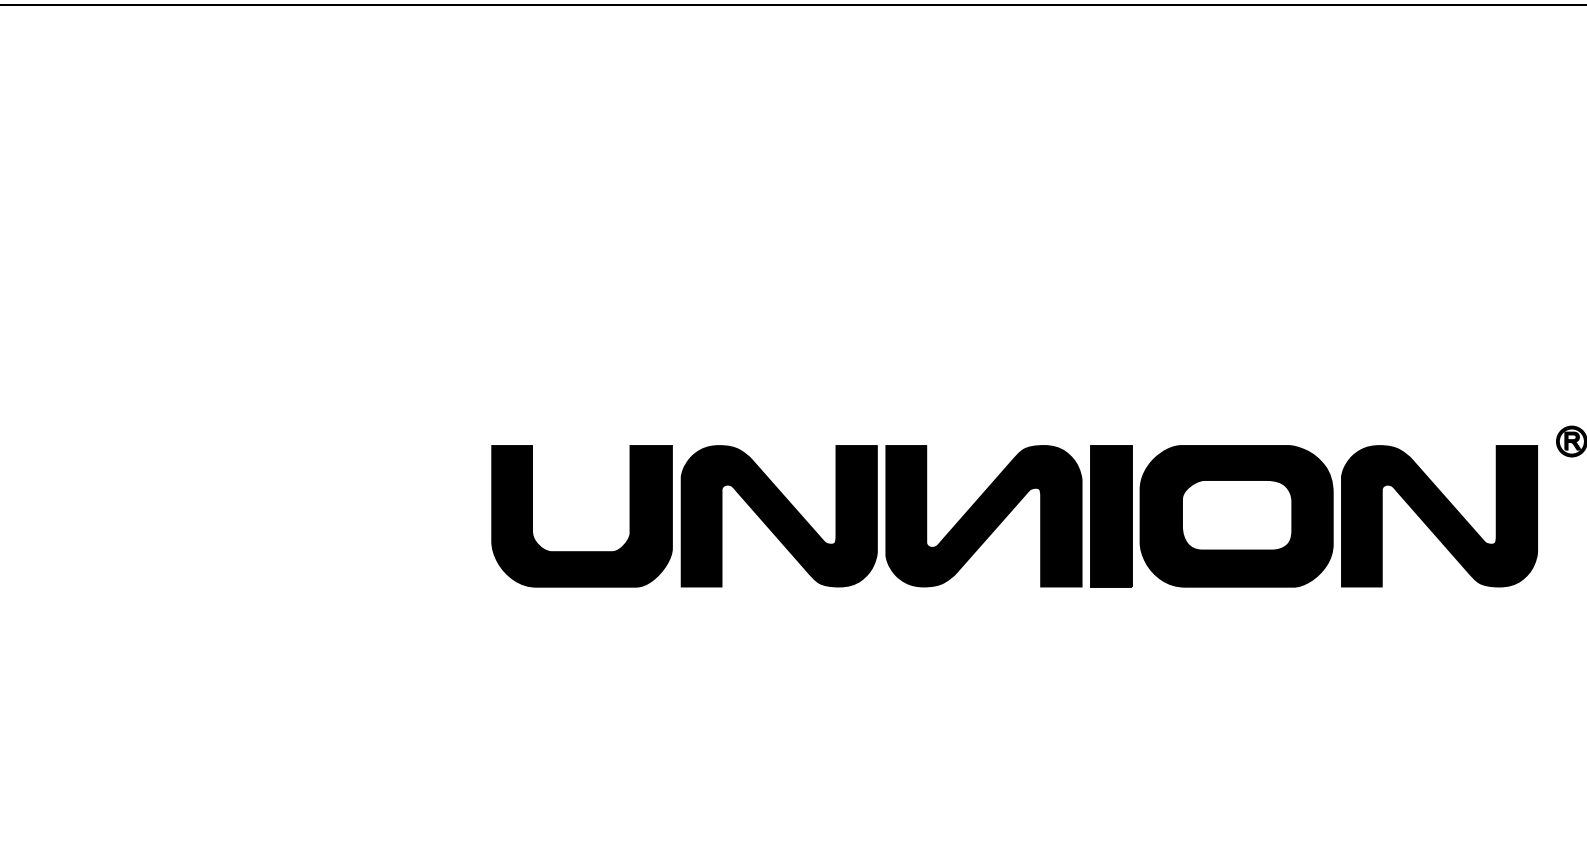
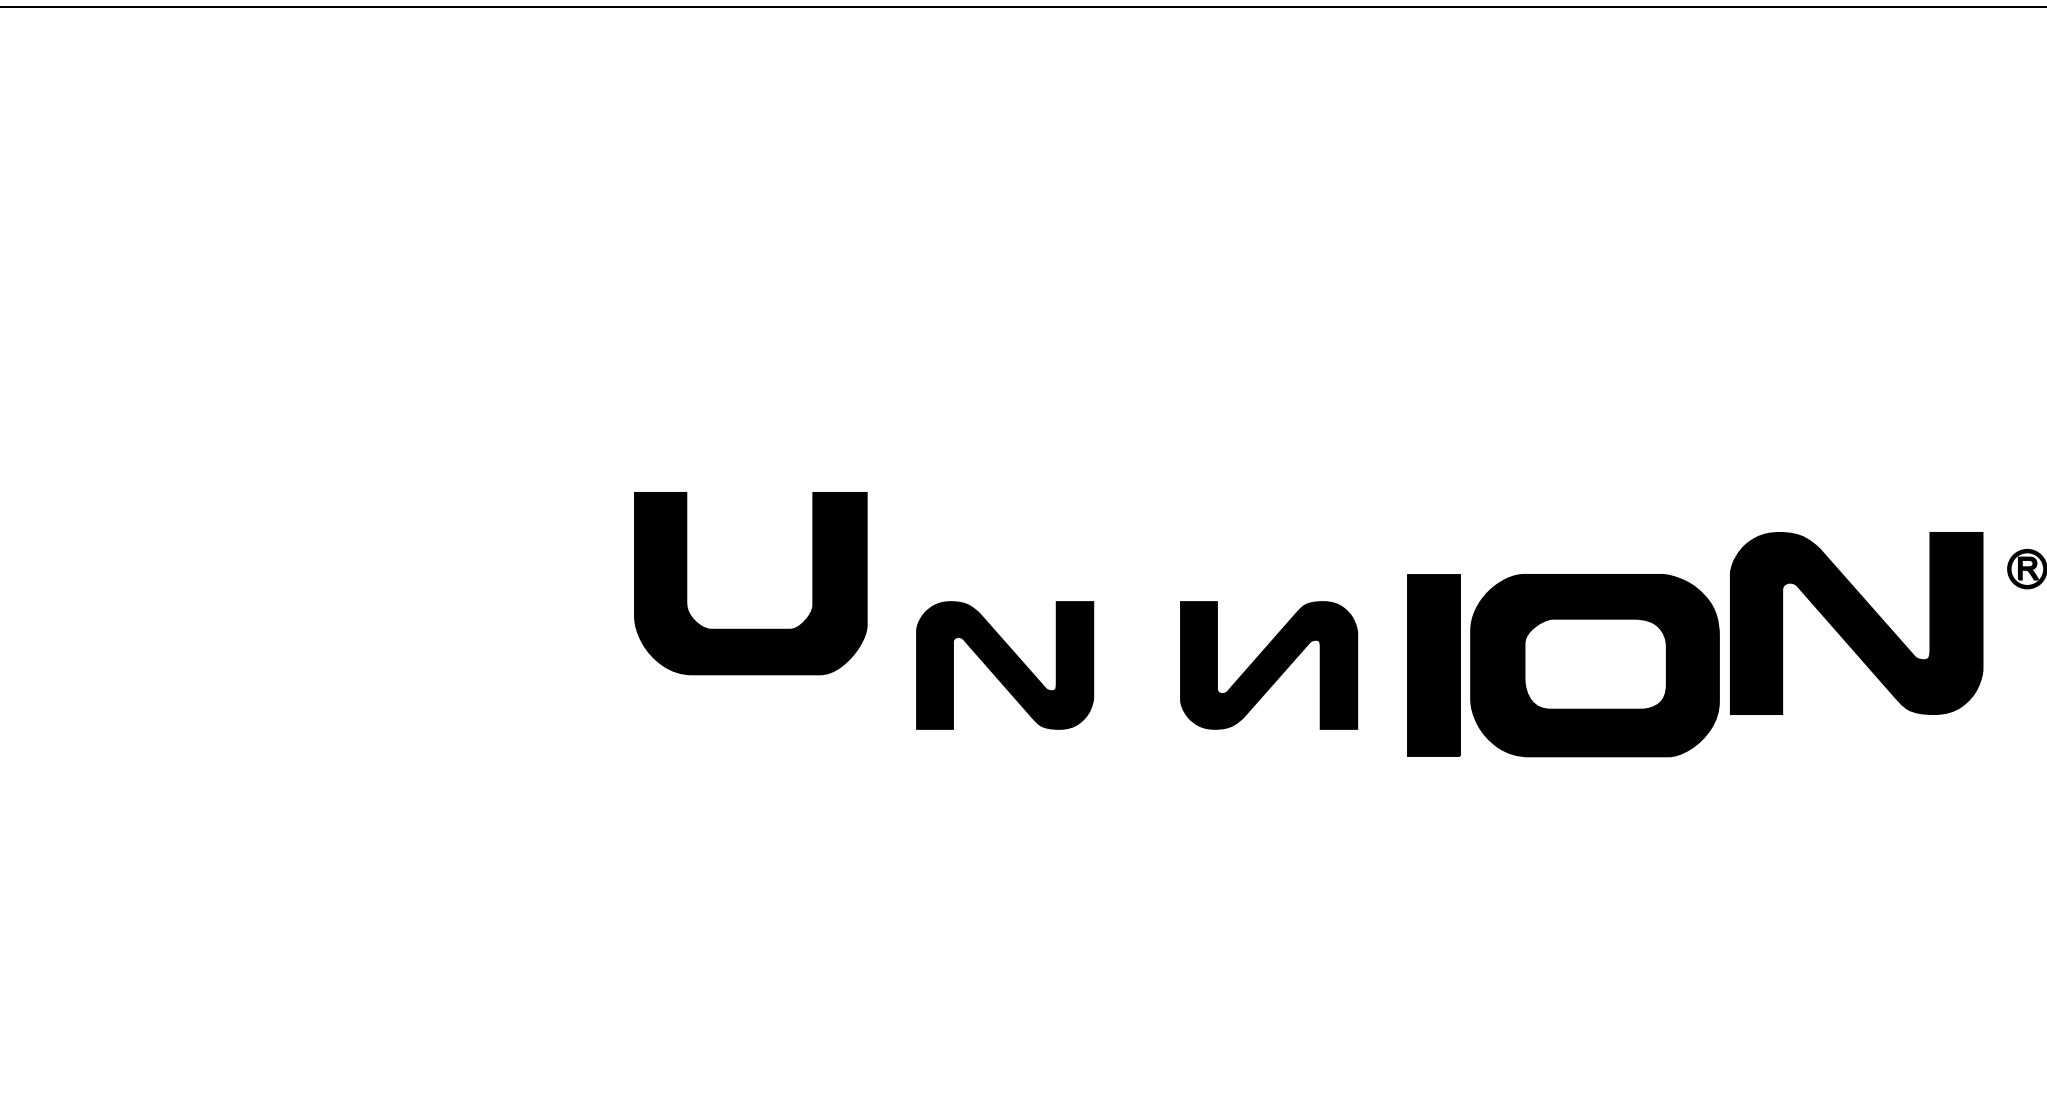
part: (778, 516) -> (1004, 665), size x0.7
part: (983, 516) -> (1268, 665), size x0.7
part: (1439, 516) -> (1856, 623), moved
part: (581, 551) -> (750, 628), moved

